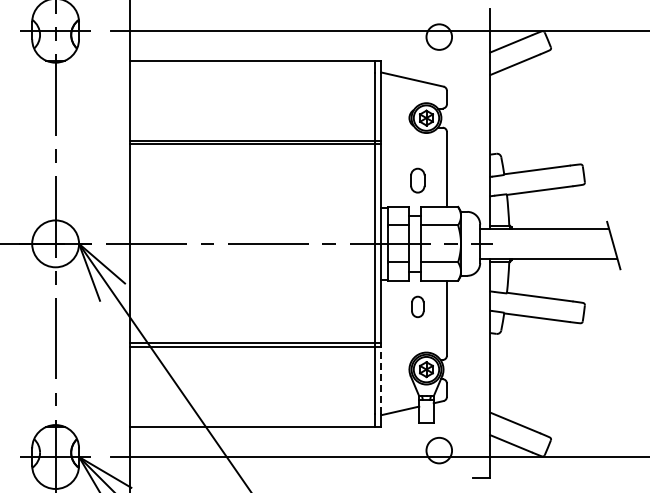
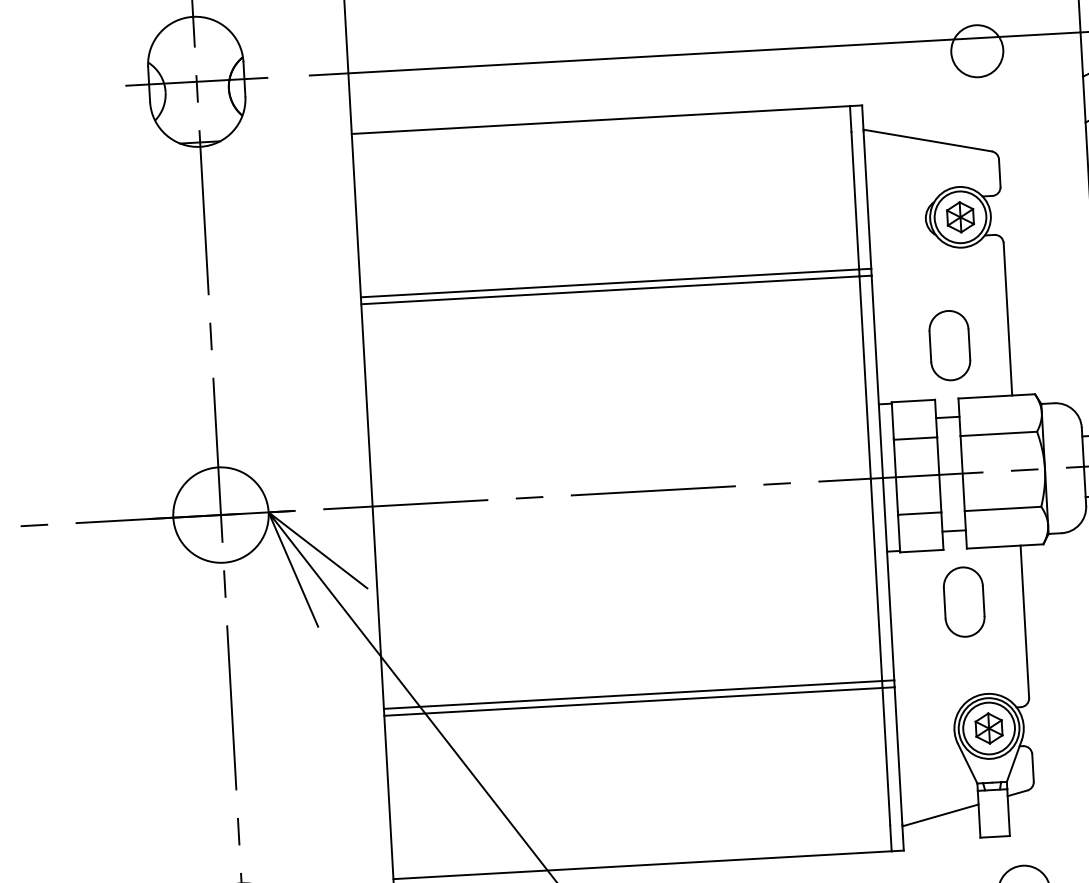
part: (417, 180) -> (949, 345), size x1.43
part: (417, 306) -> (963, 601), size x1.67
line: (381, 380) -> (898, 755), dashed -> solid

